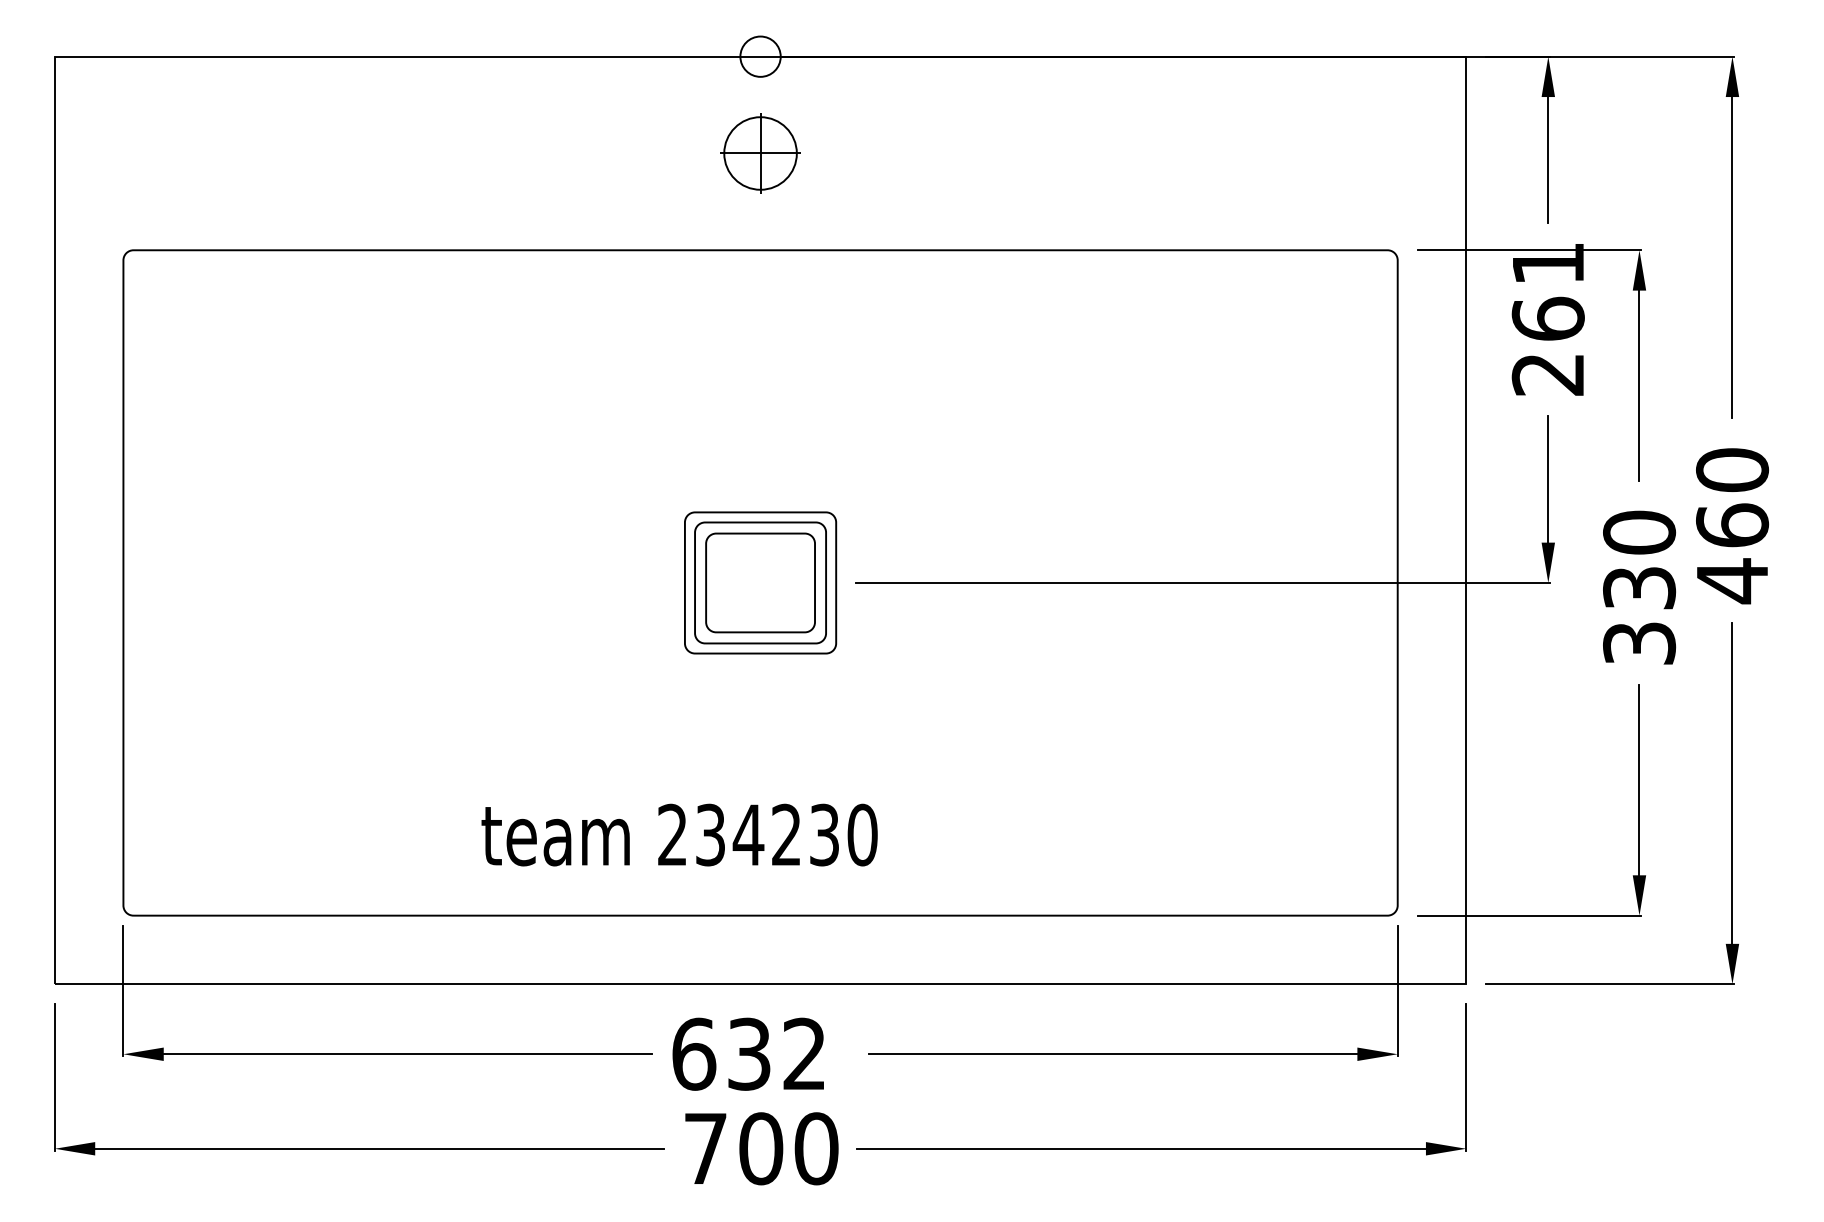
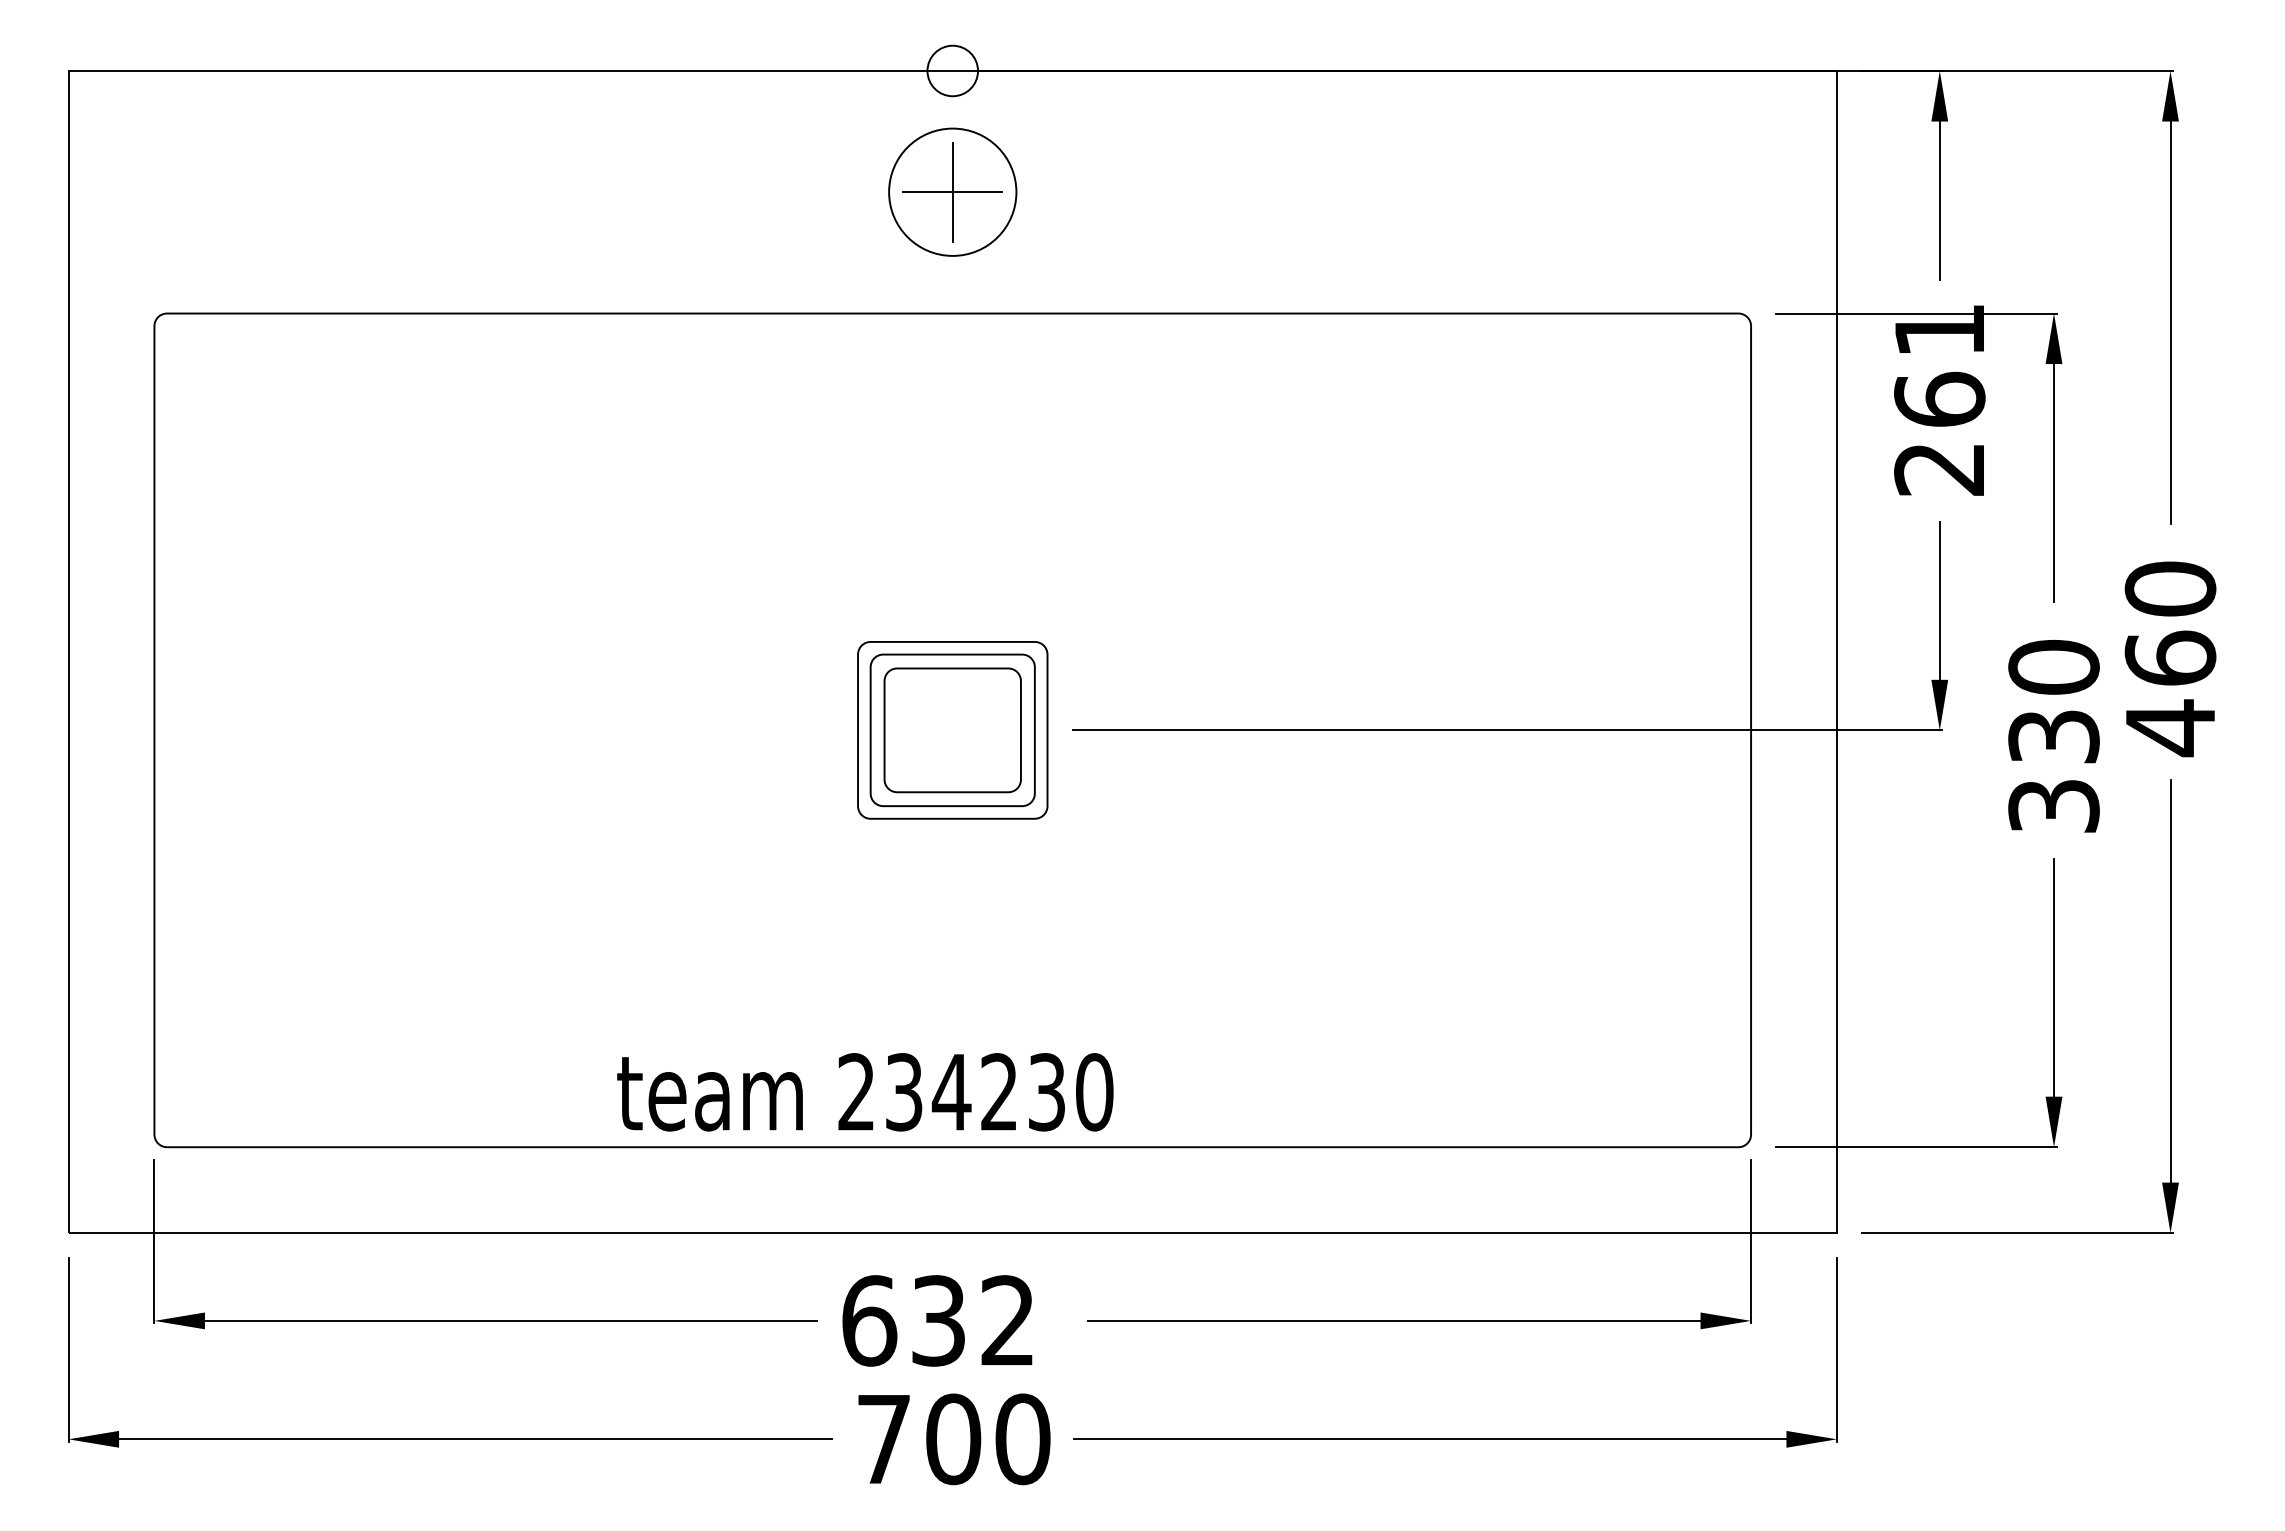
circle: (760, 152) -> (952, 191), size x1.4
text: (679, 835) -> (865, 1092), moved

